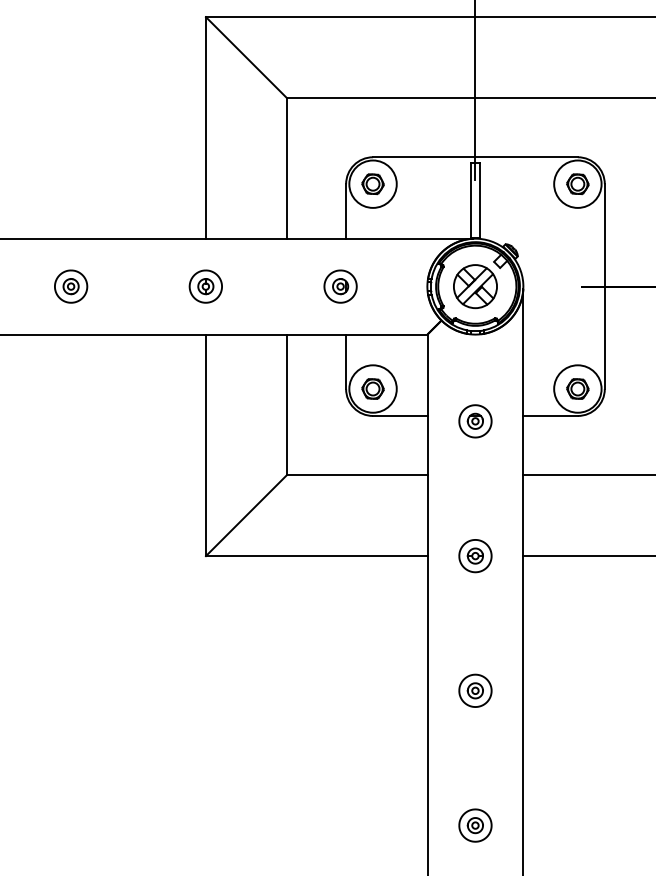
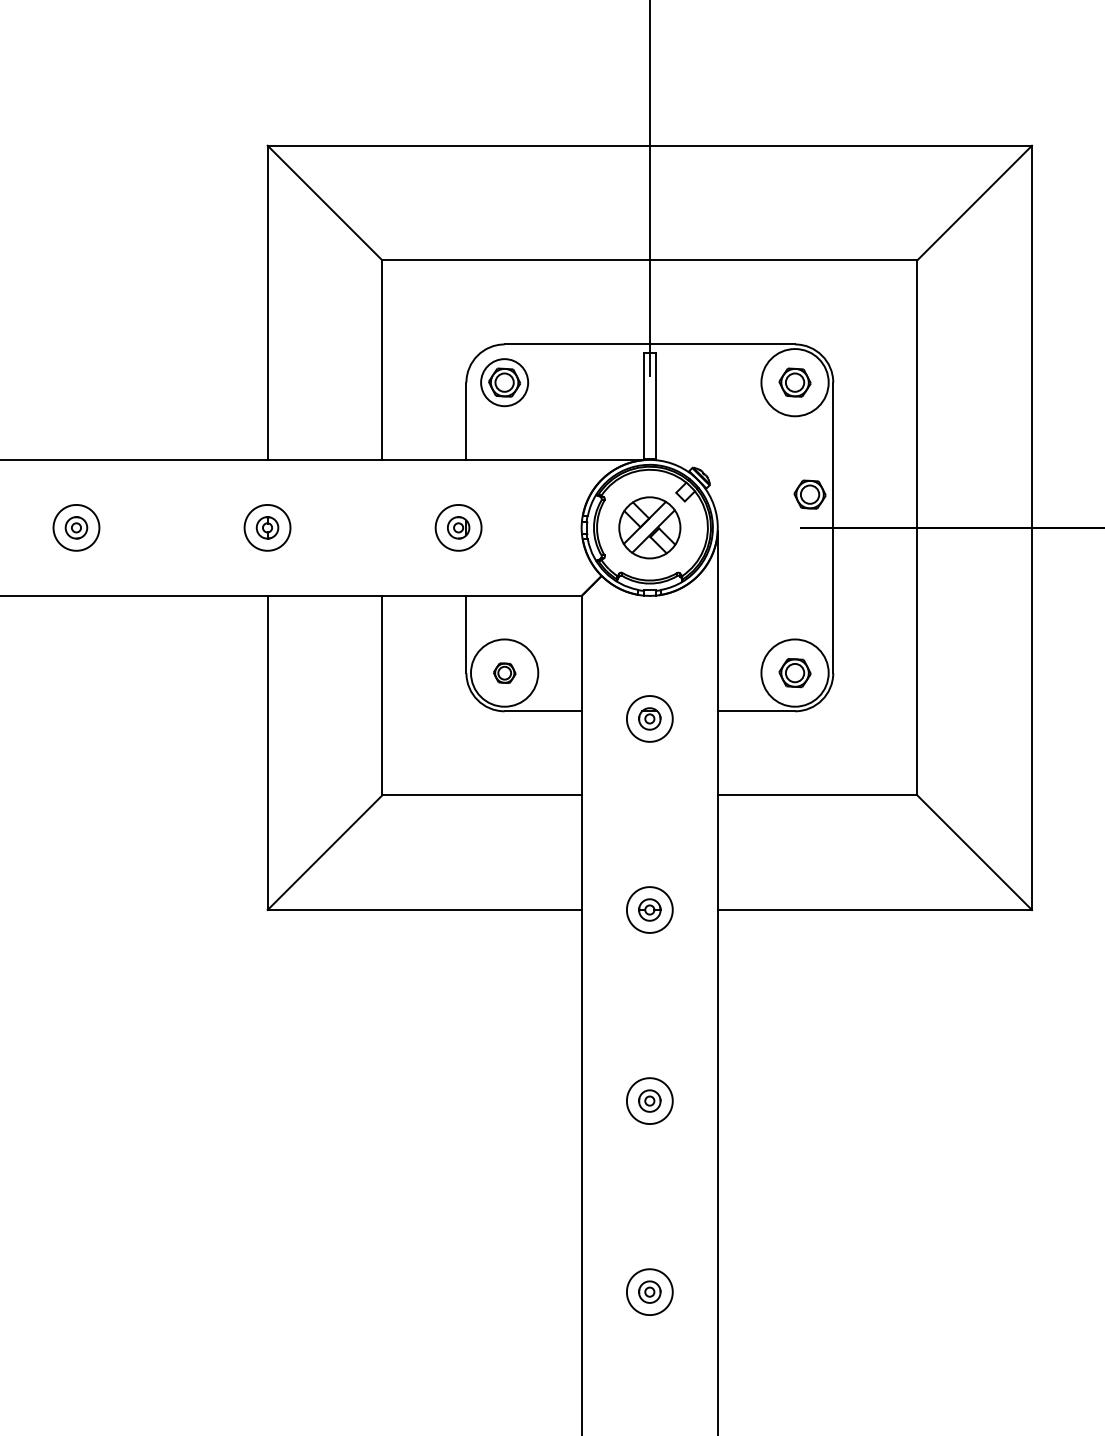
circle: (372, 184) -> (504, 382), size x0.7
part: (588, 263) -> (809, 494), added
part: (372, 389) -> (504, 673), size x0.7

